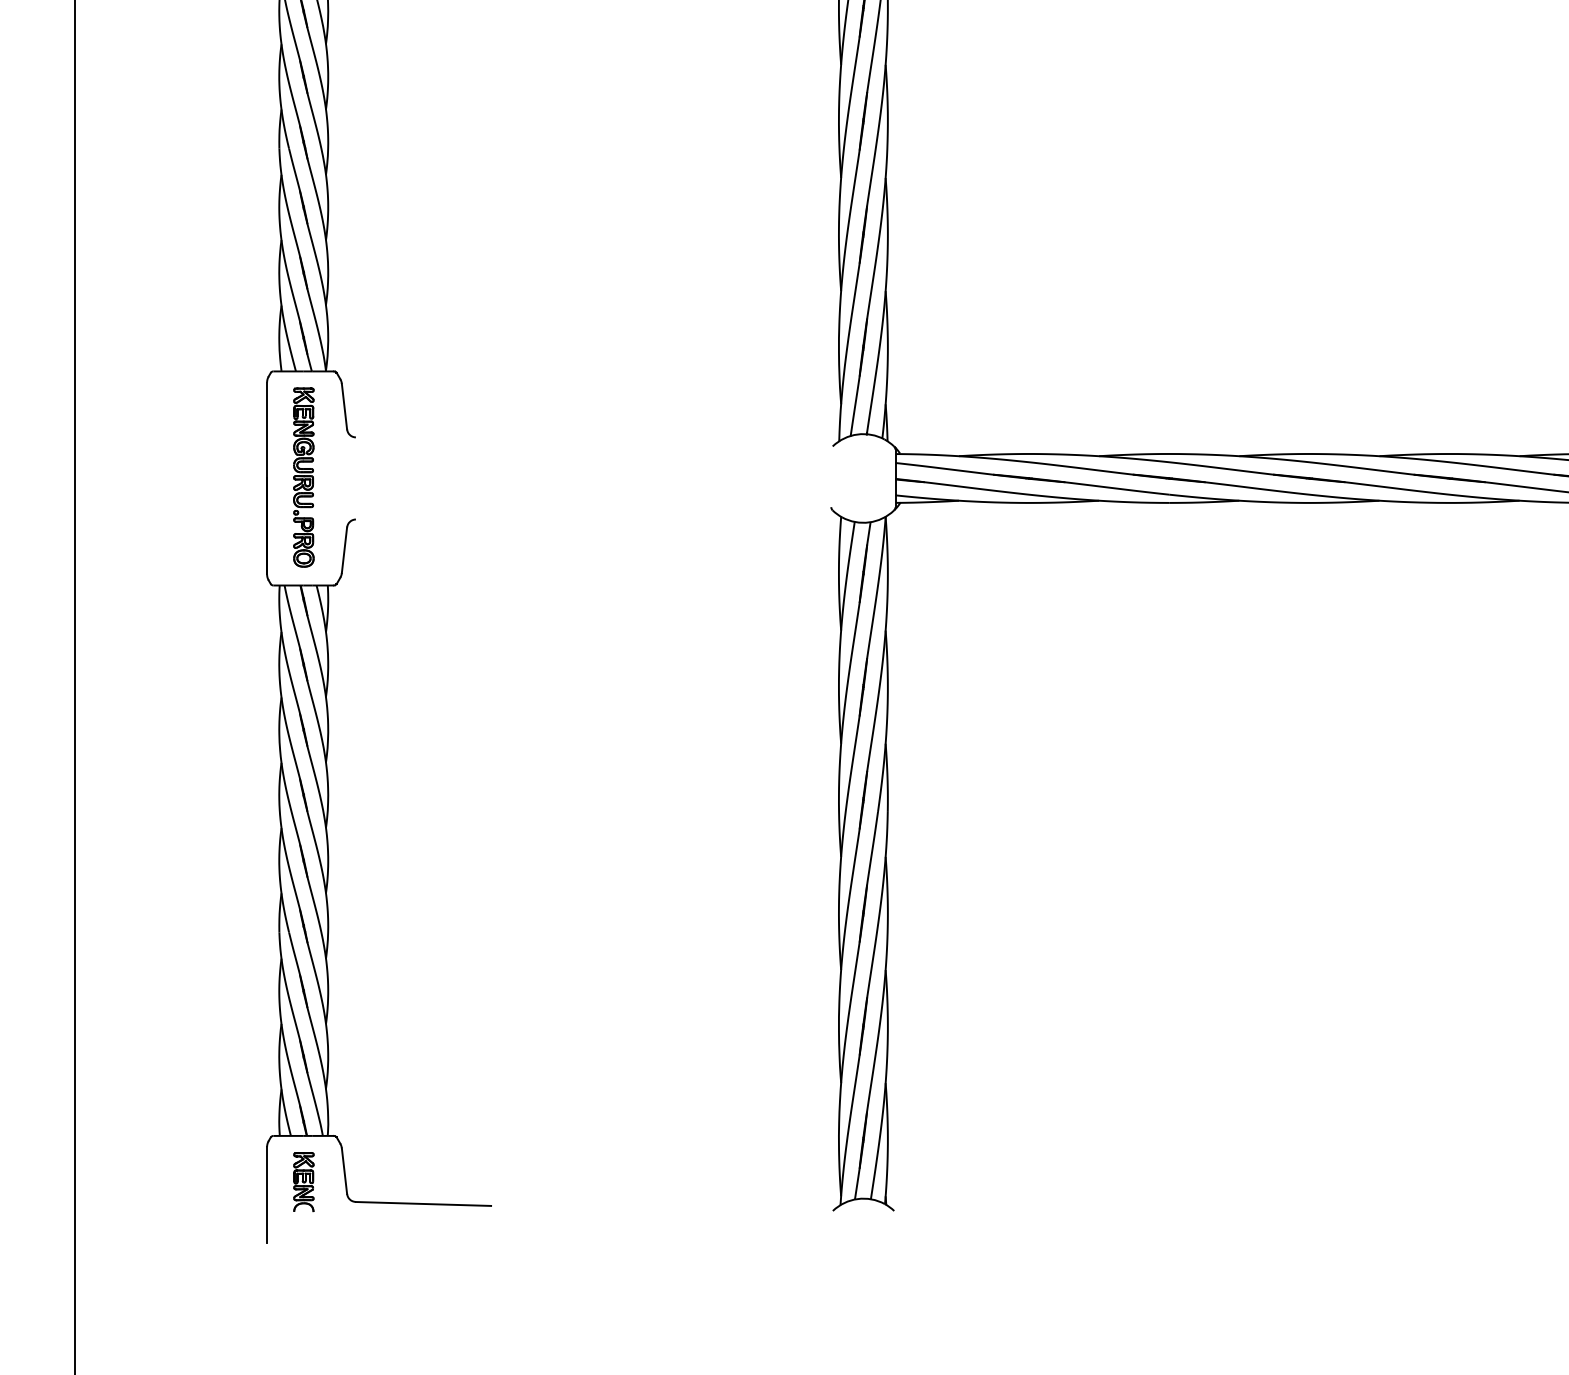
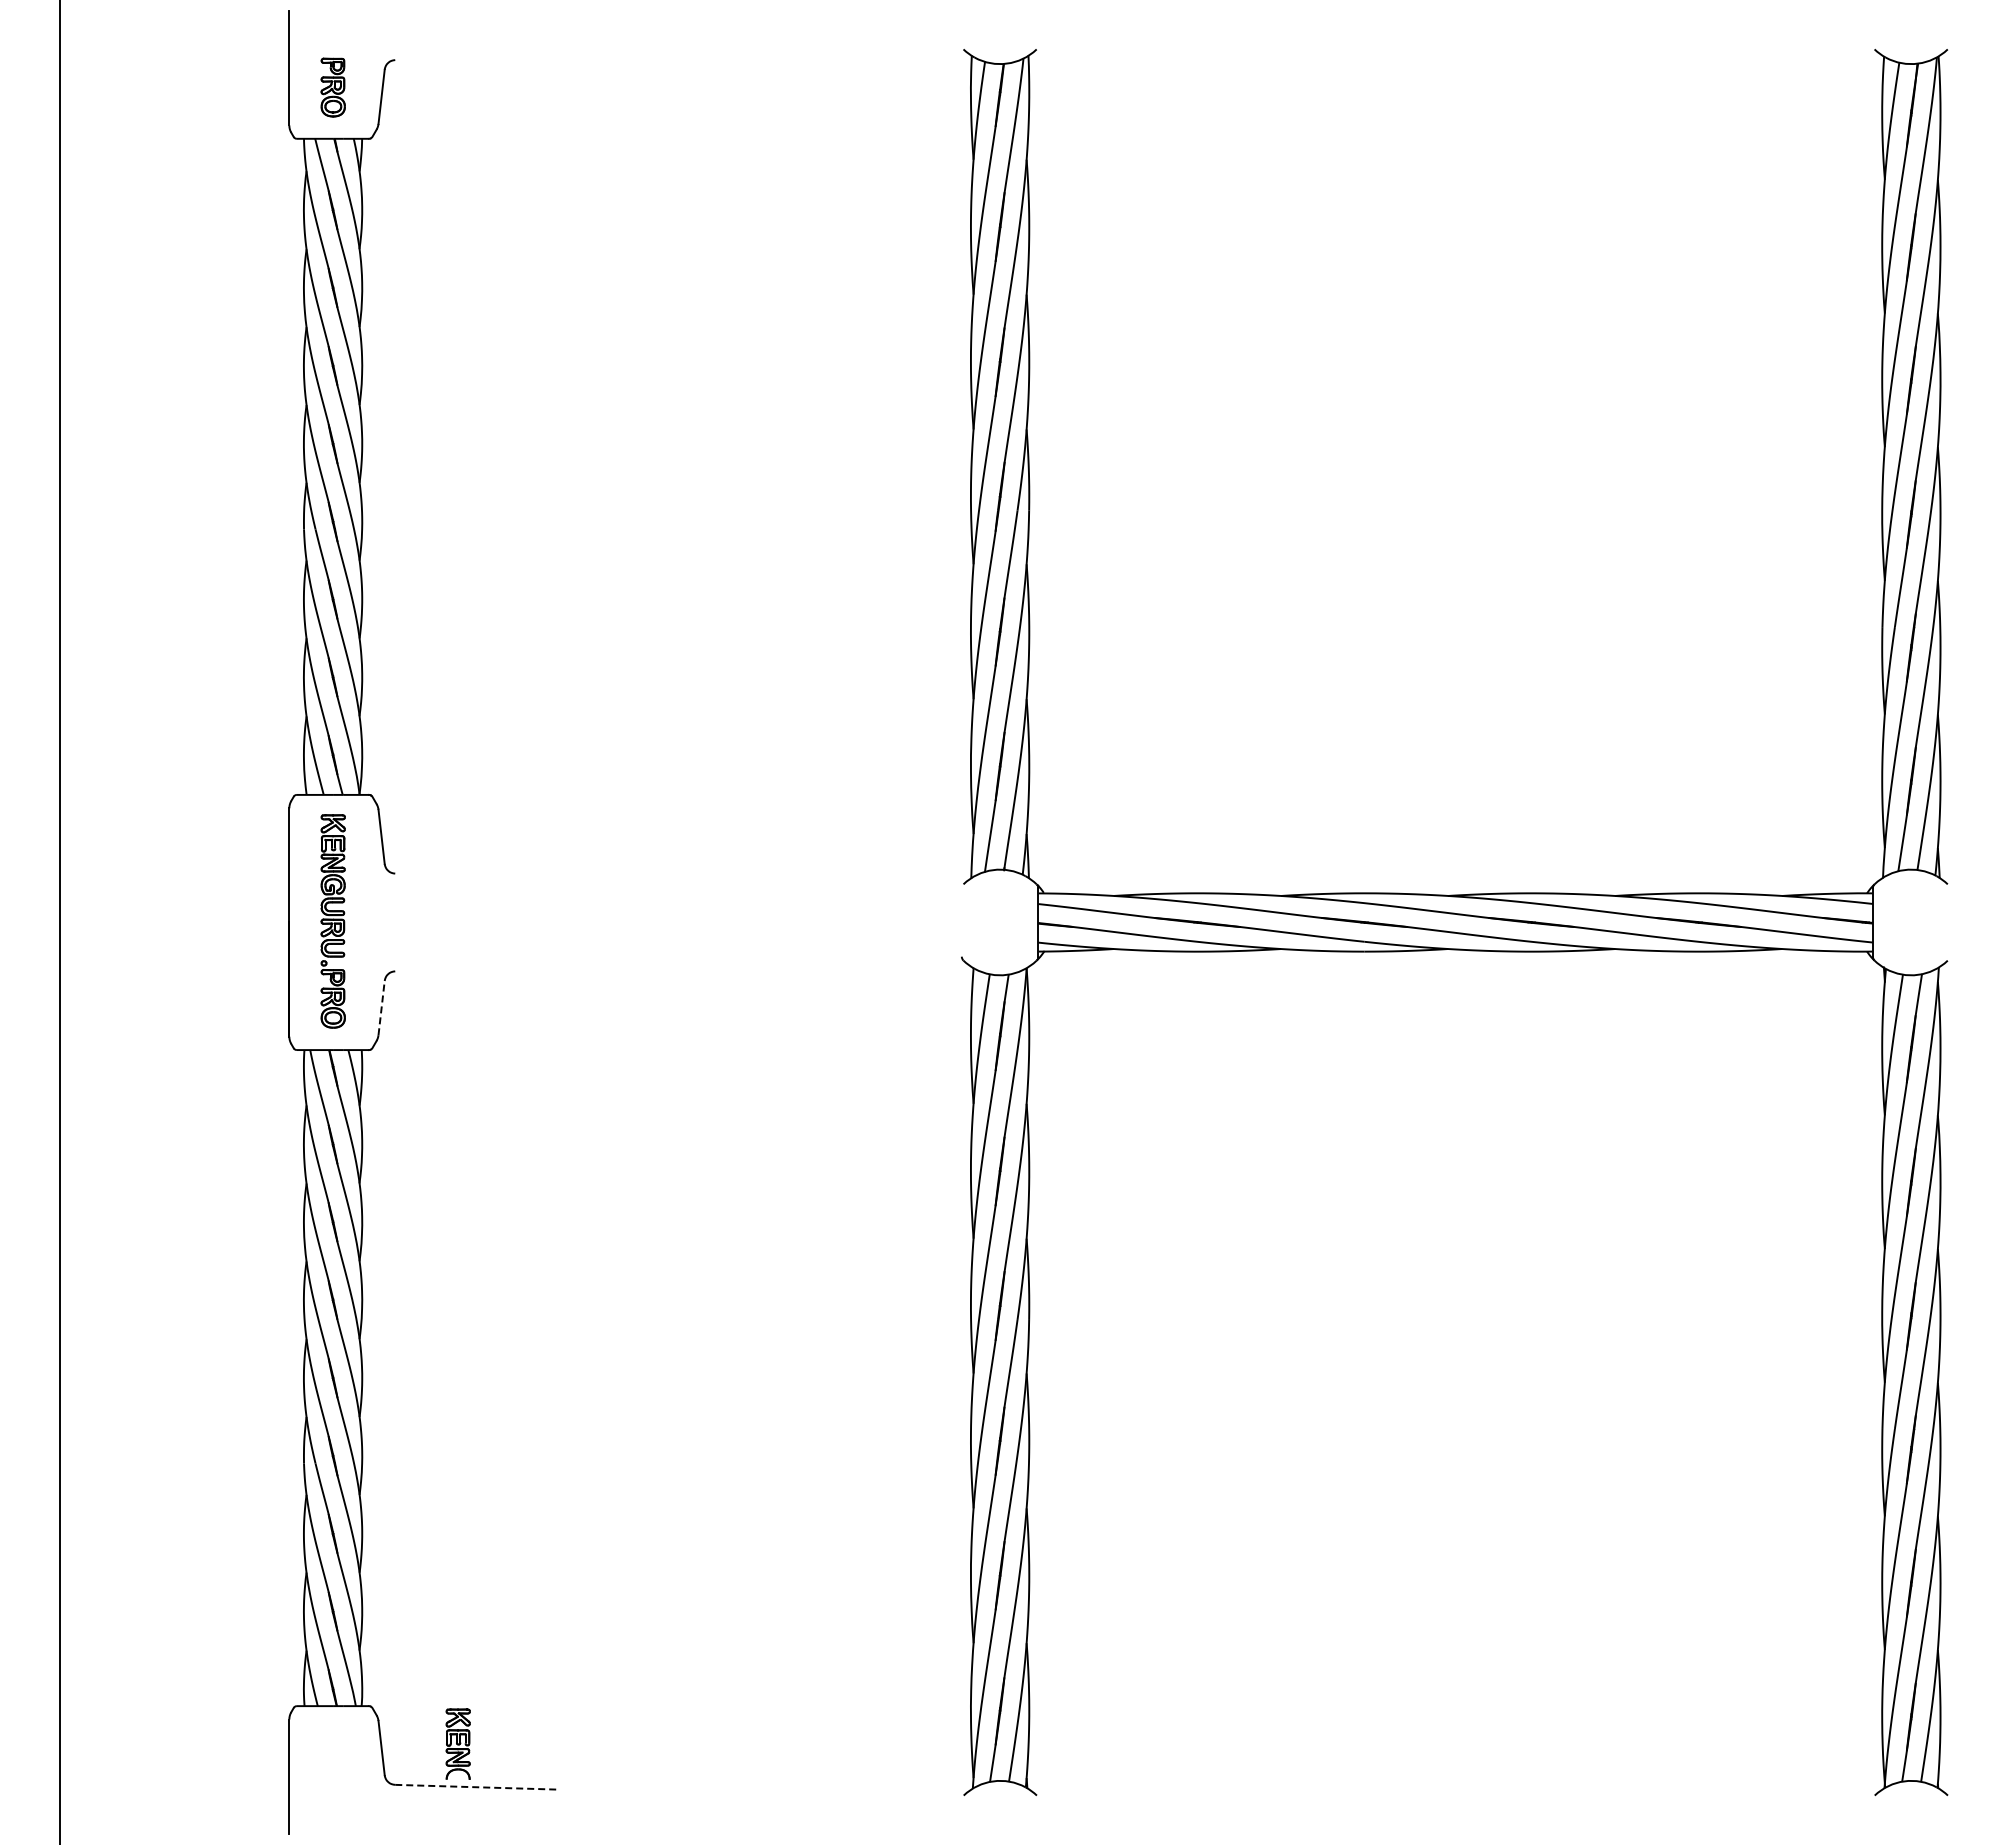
line: (344, 549) -> (381, 1007), solid -> dashed
part: (303, 1181) -> (457, 1743), moved
line: (423, 1204) -> (475, 1787), solid -> dashed

